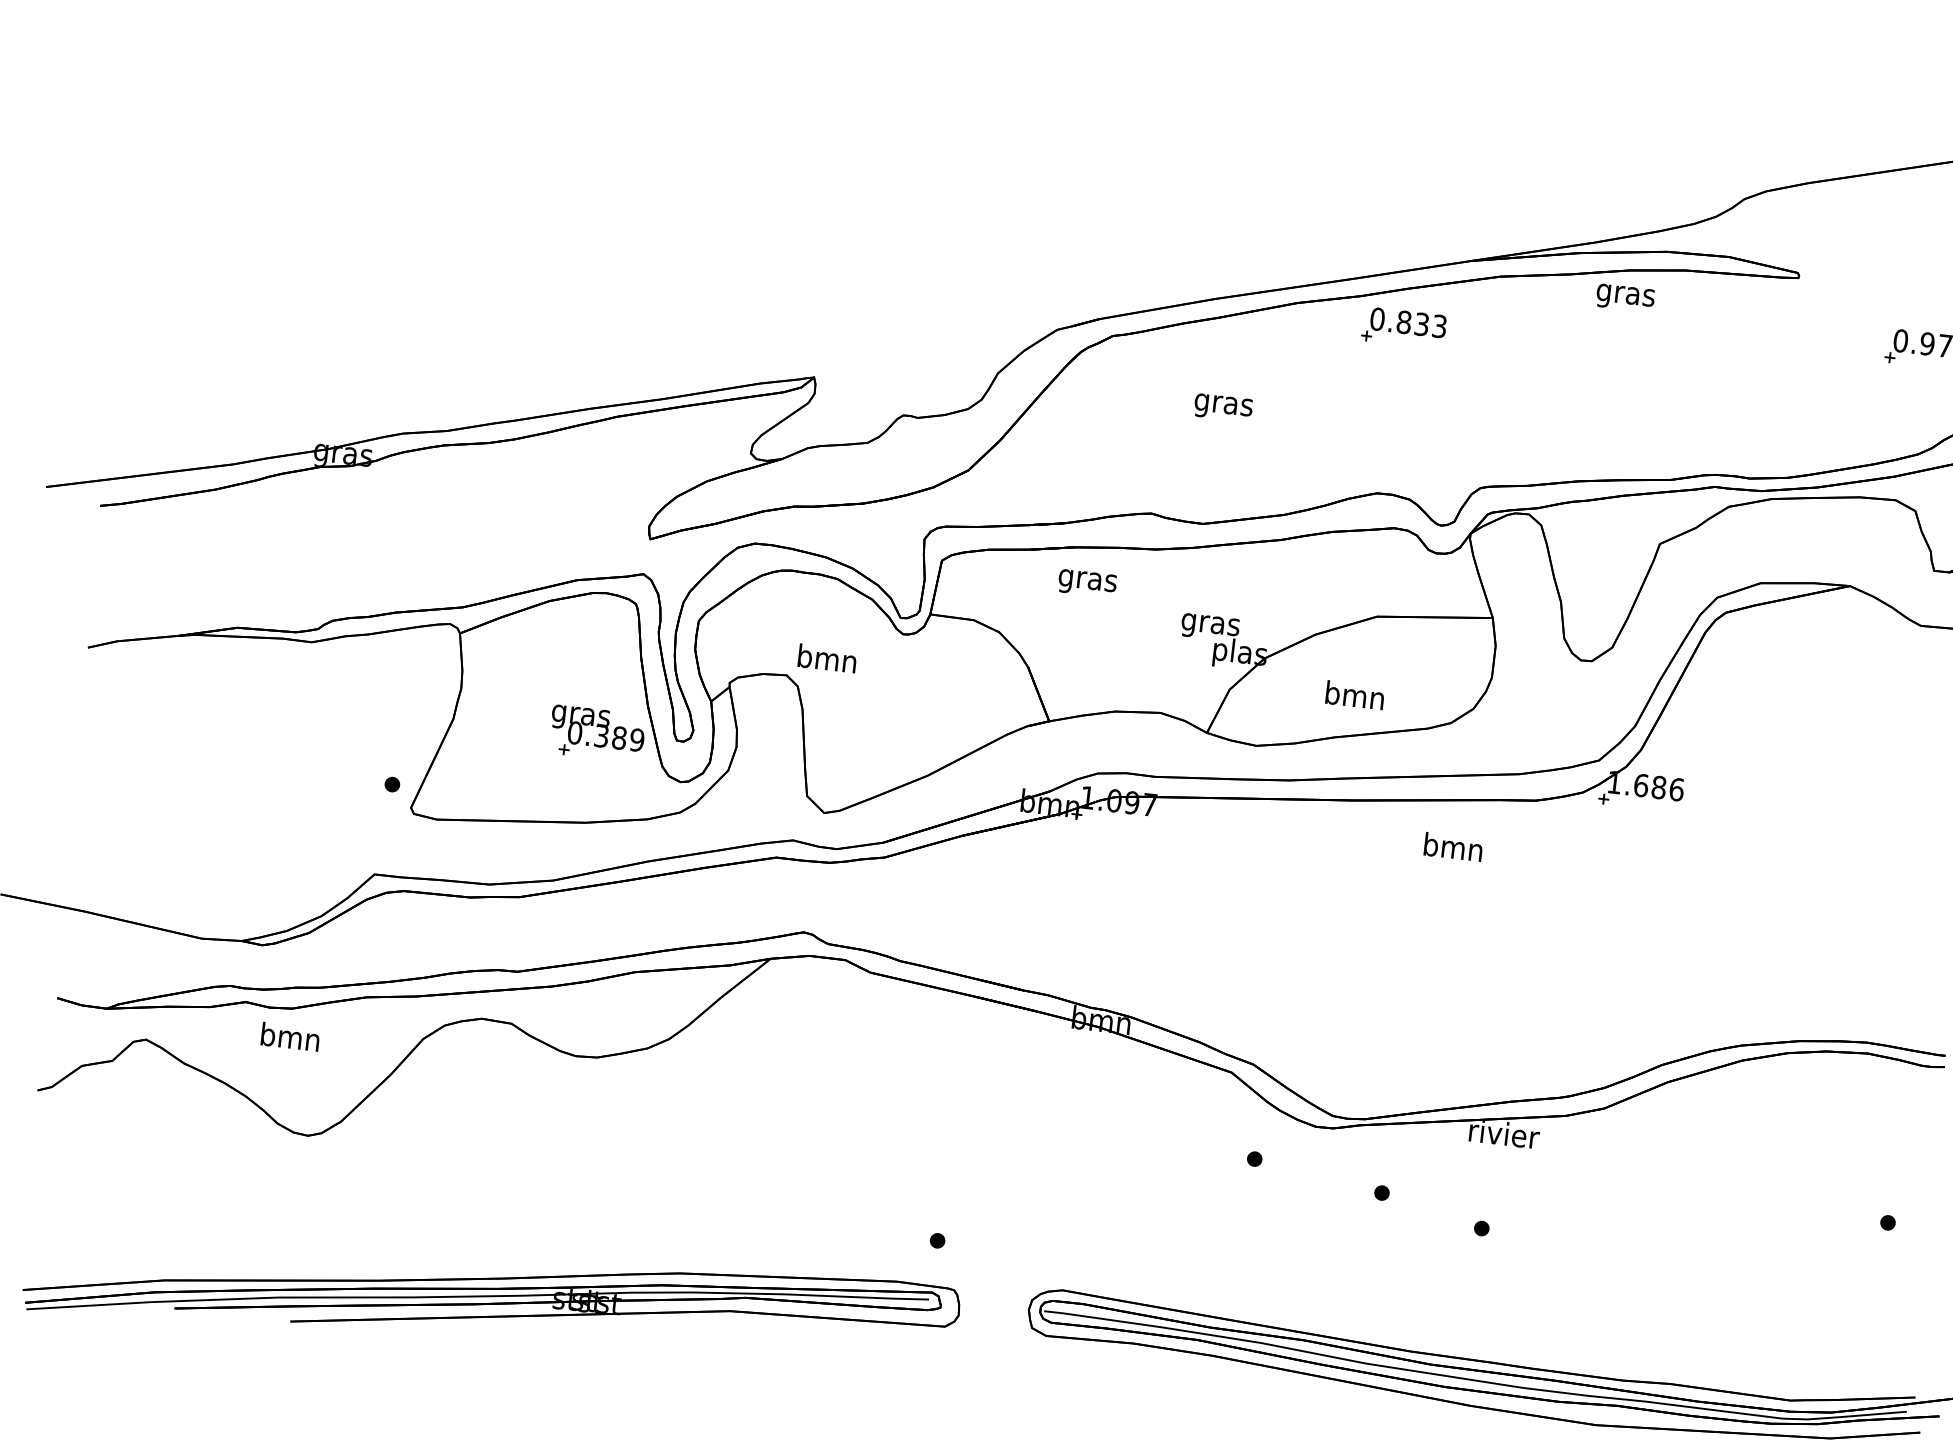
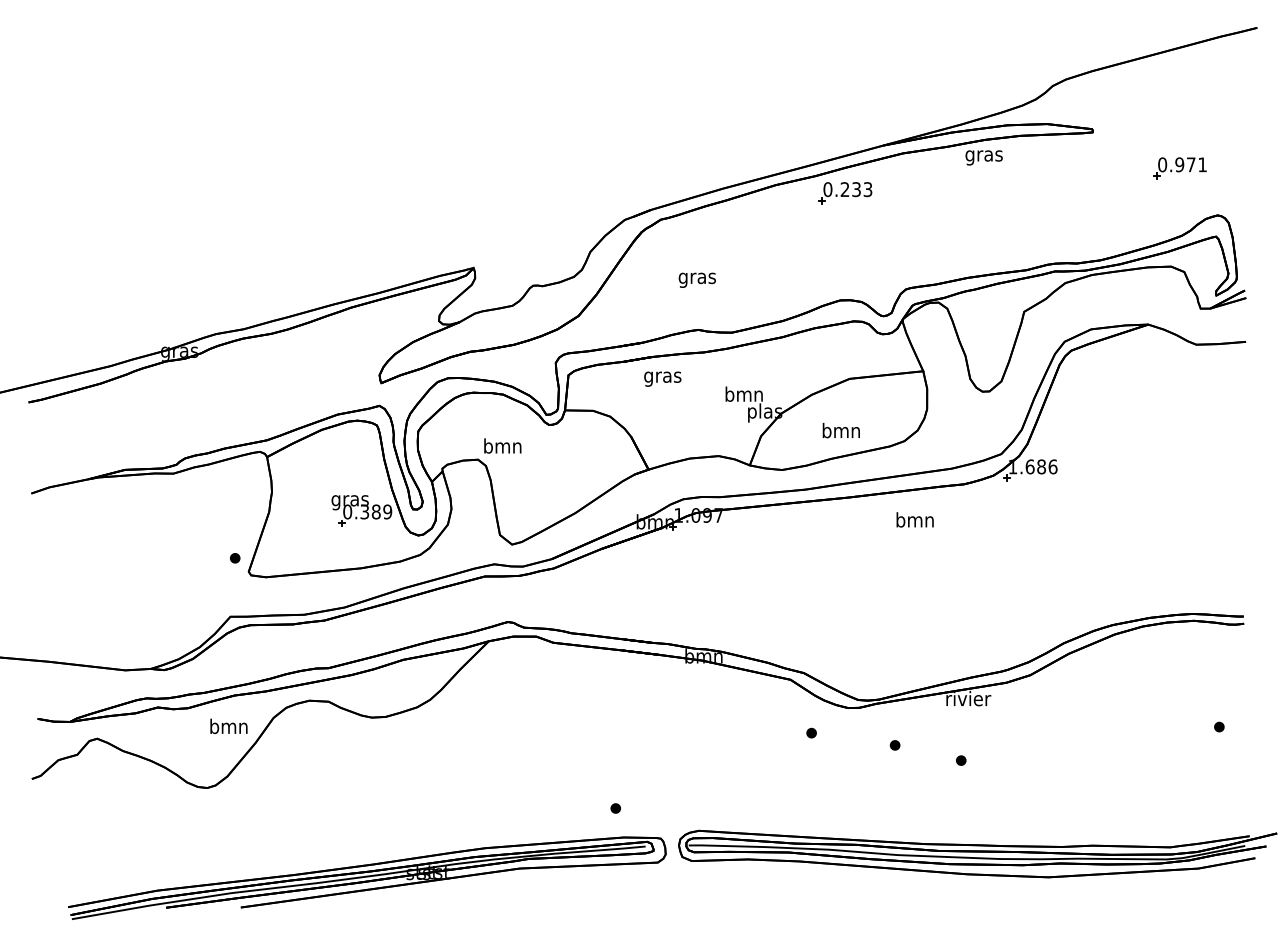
text: (1403, 322) -> (844, 189), 0.833 -> 0.233
text: (1222, 406) -> (696, 279), moved
text: (1209, 623) -> (743, 395), gras -> bmn
text: (289, 1037) -> (228, 726), moved
part: (492, 1297) -> (367, 877), moved

